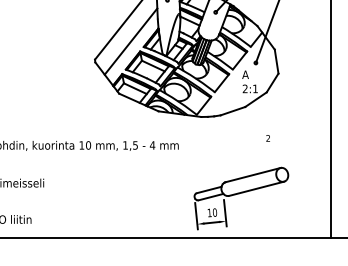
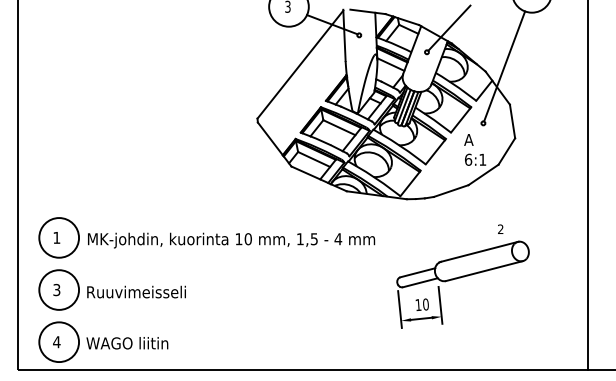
line: (130, 41) -> (307, 92), removed
text: (245, 88) -> (468, 159), 2:1 -> 6:1
part: (239, 194) -> (460, 278), moved

